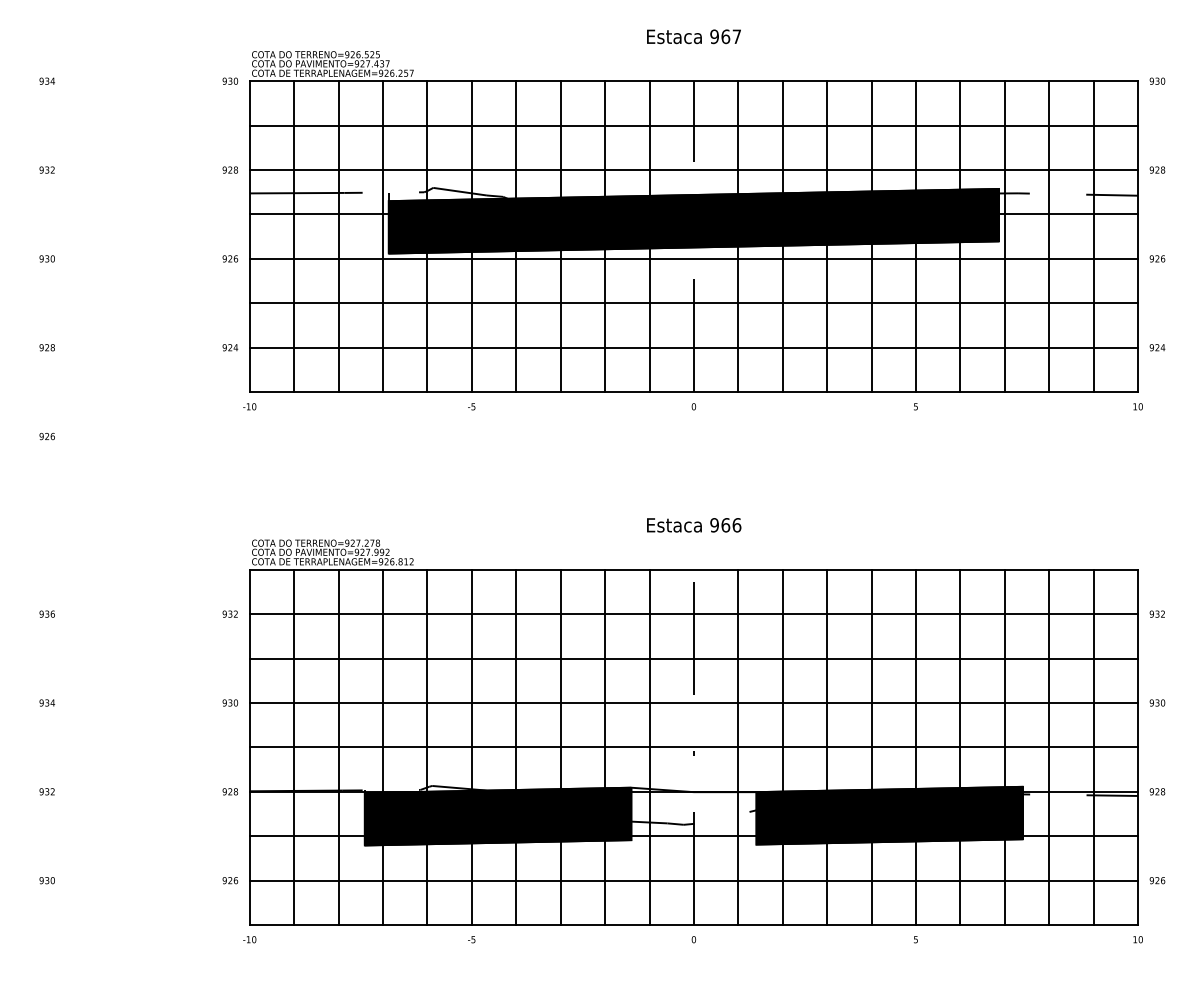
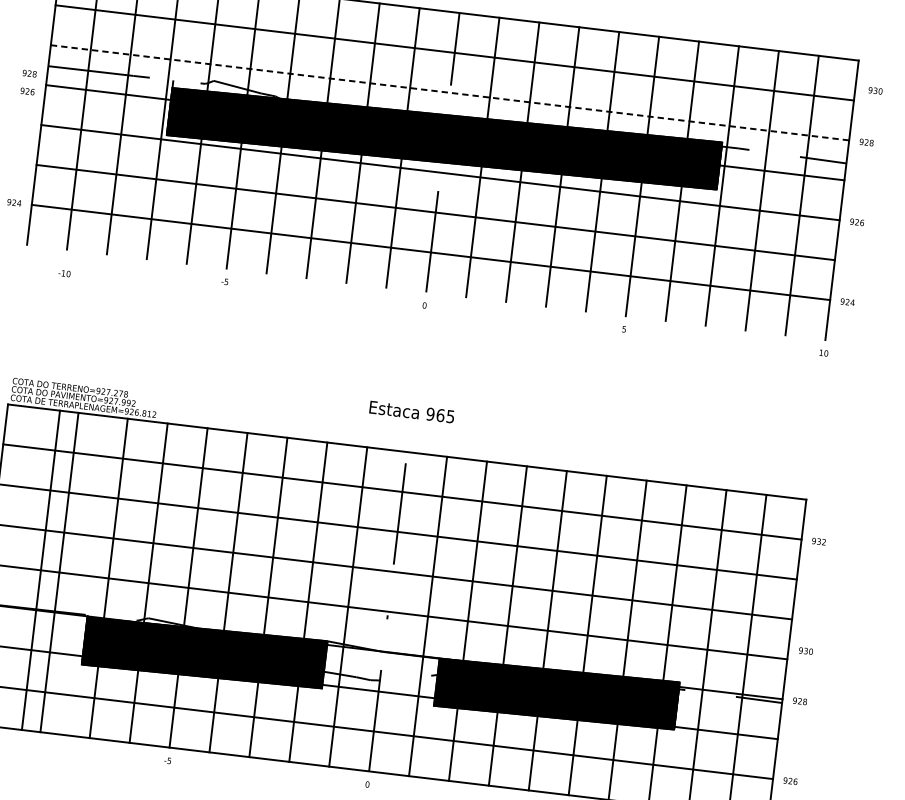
text: (1157, 80) -> (875, 90), moved
text: (229, 169) -> (29, 73), moved
line: (694, 170) -> (450, 93), solid -> dashed
text: (230, 258) -> (27, 91), moved
line: (693, 392) -> (425, 292), removed
text: (249, 406) -> (64, 273), moved
text: (736, 525) -> (450, 416), 966 -> 965
text: (1157, 702) -> (806, 650), moved
line: (294, 747) -> (59, 572), moved
line: (338, 747) -> (40, 570), moved

